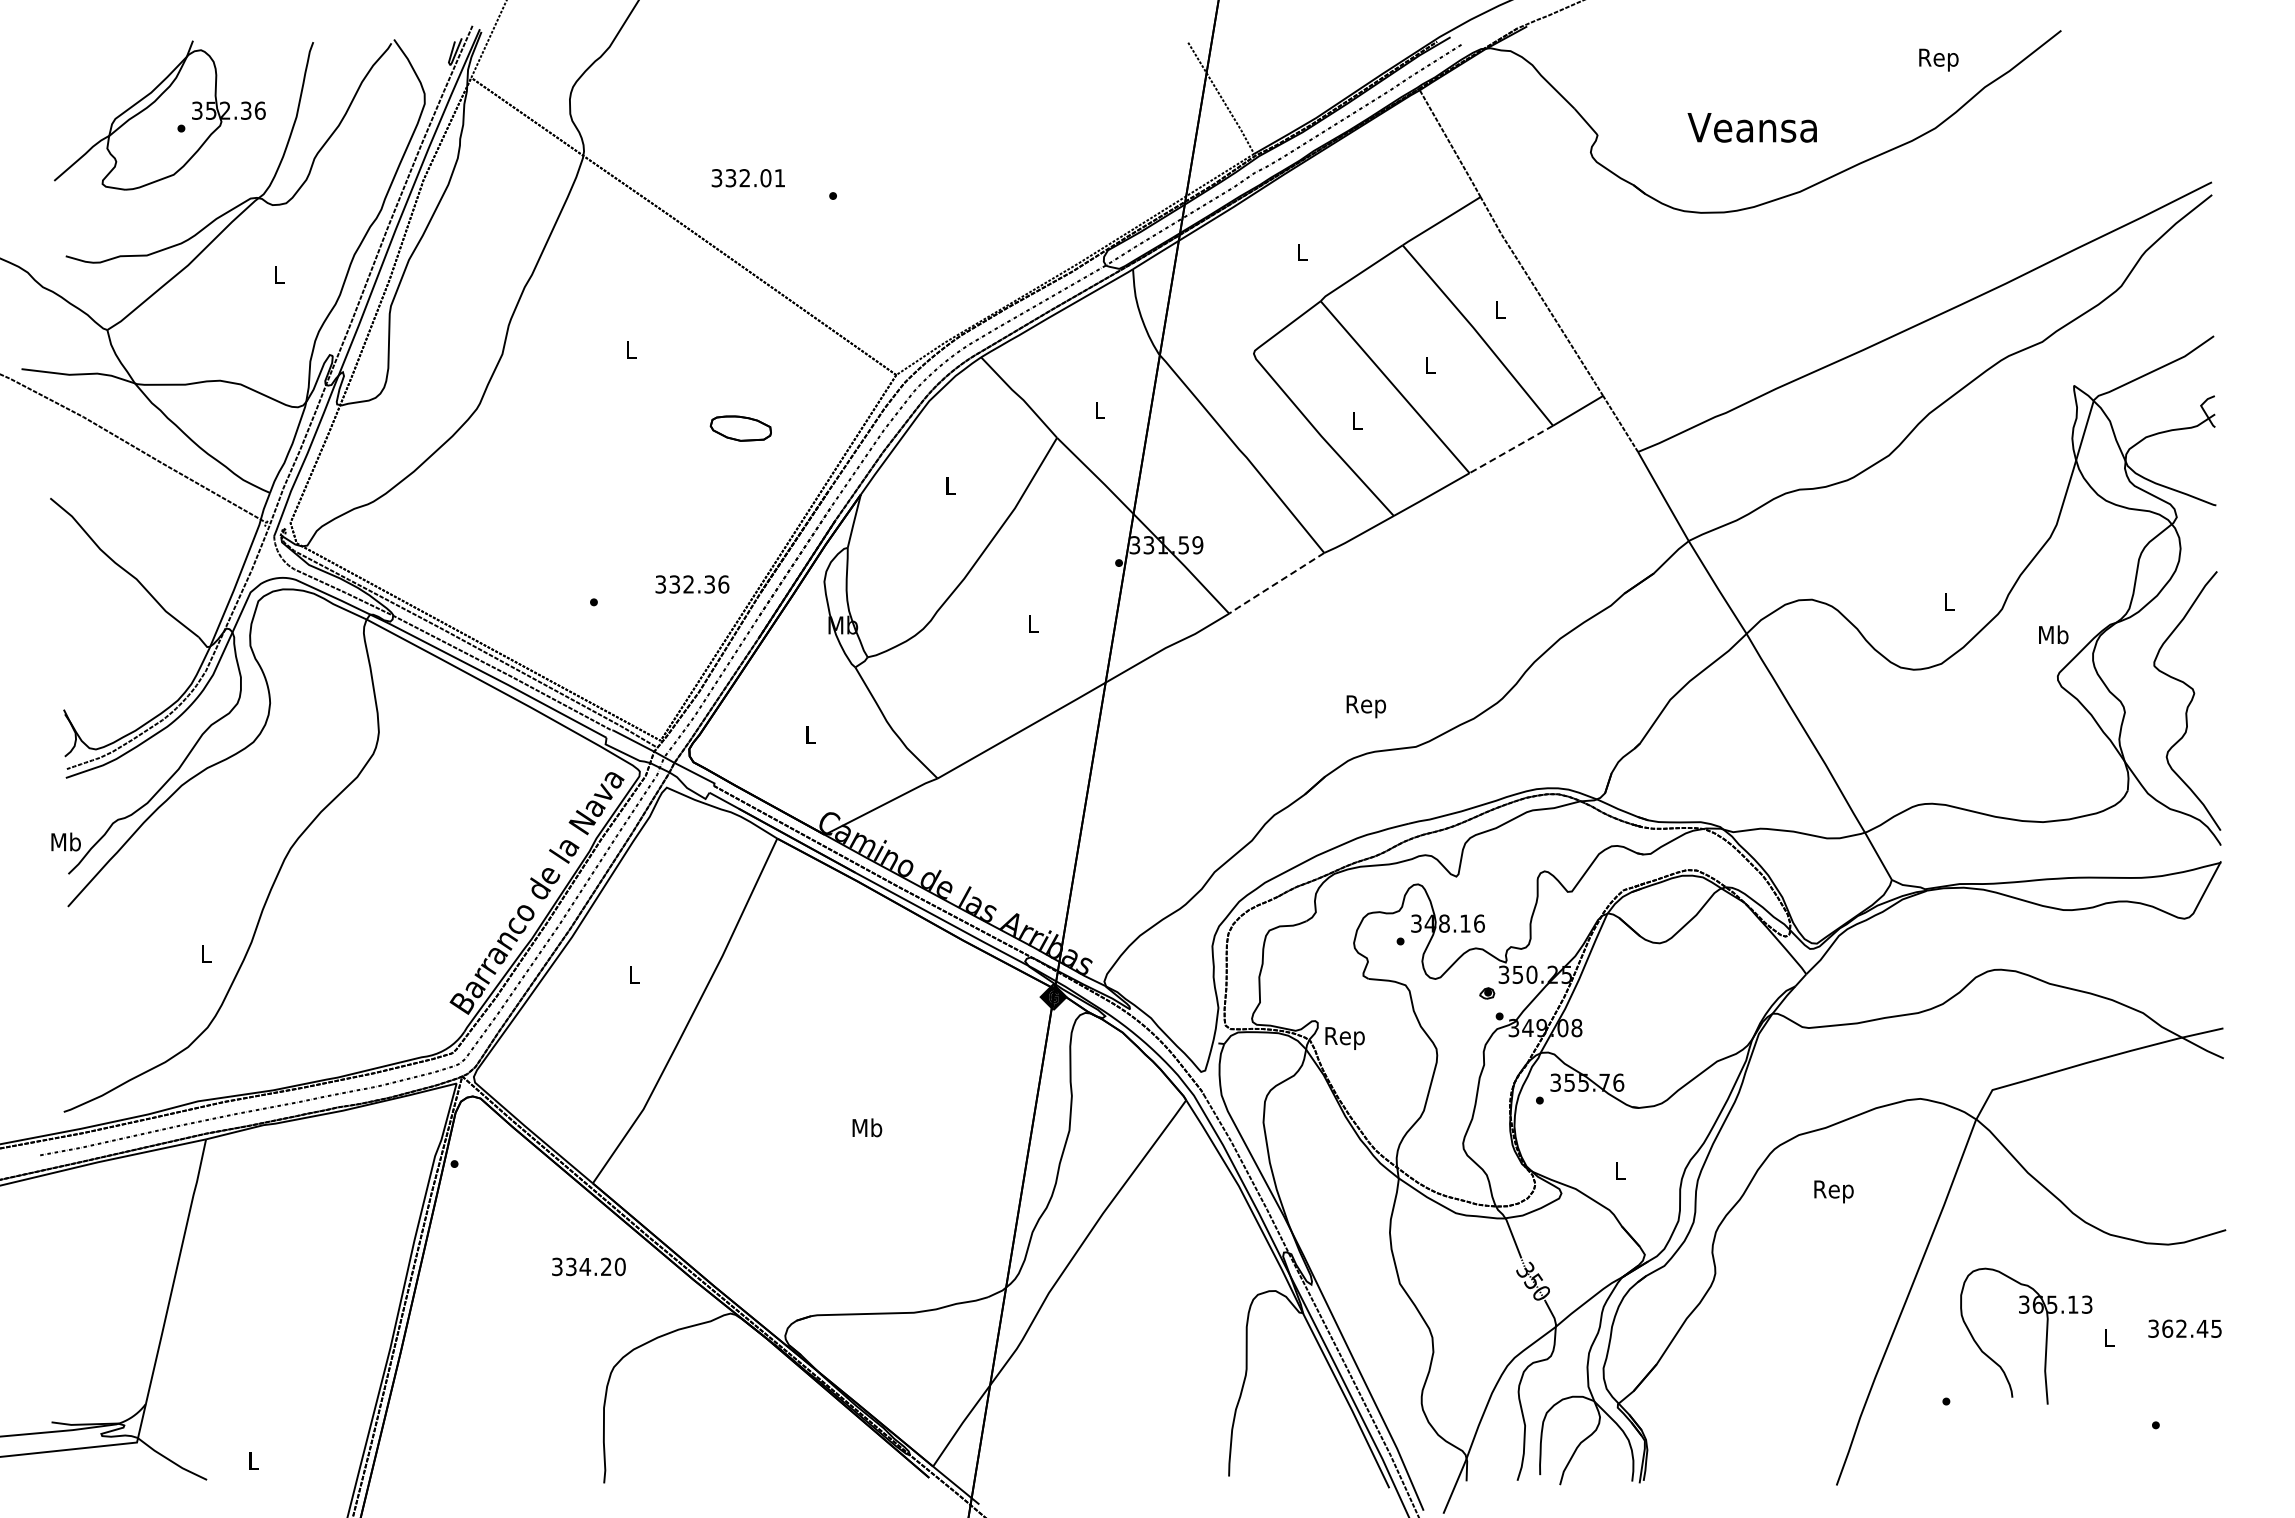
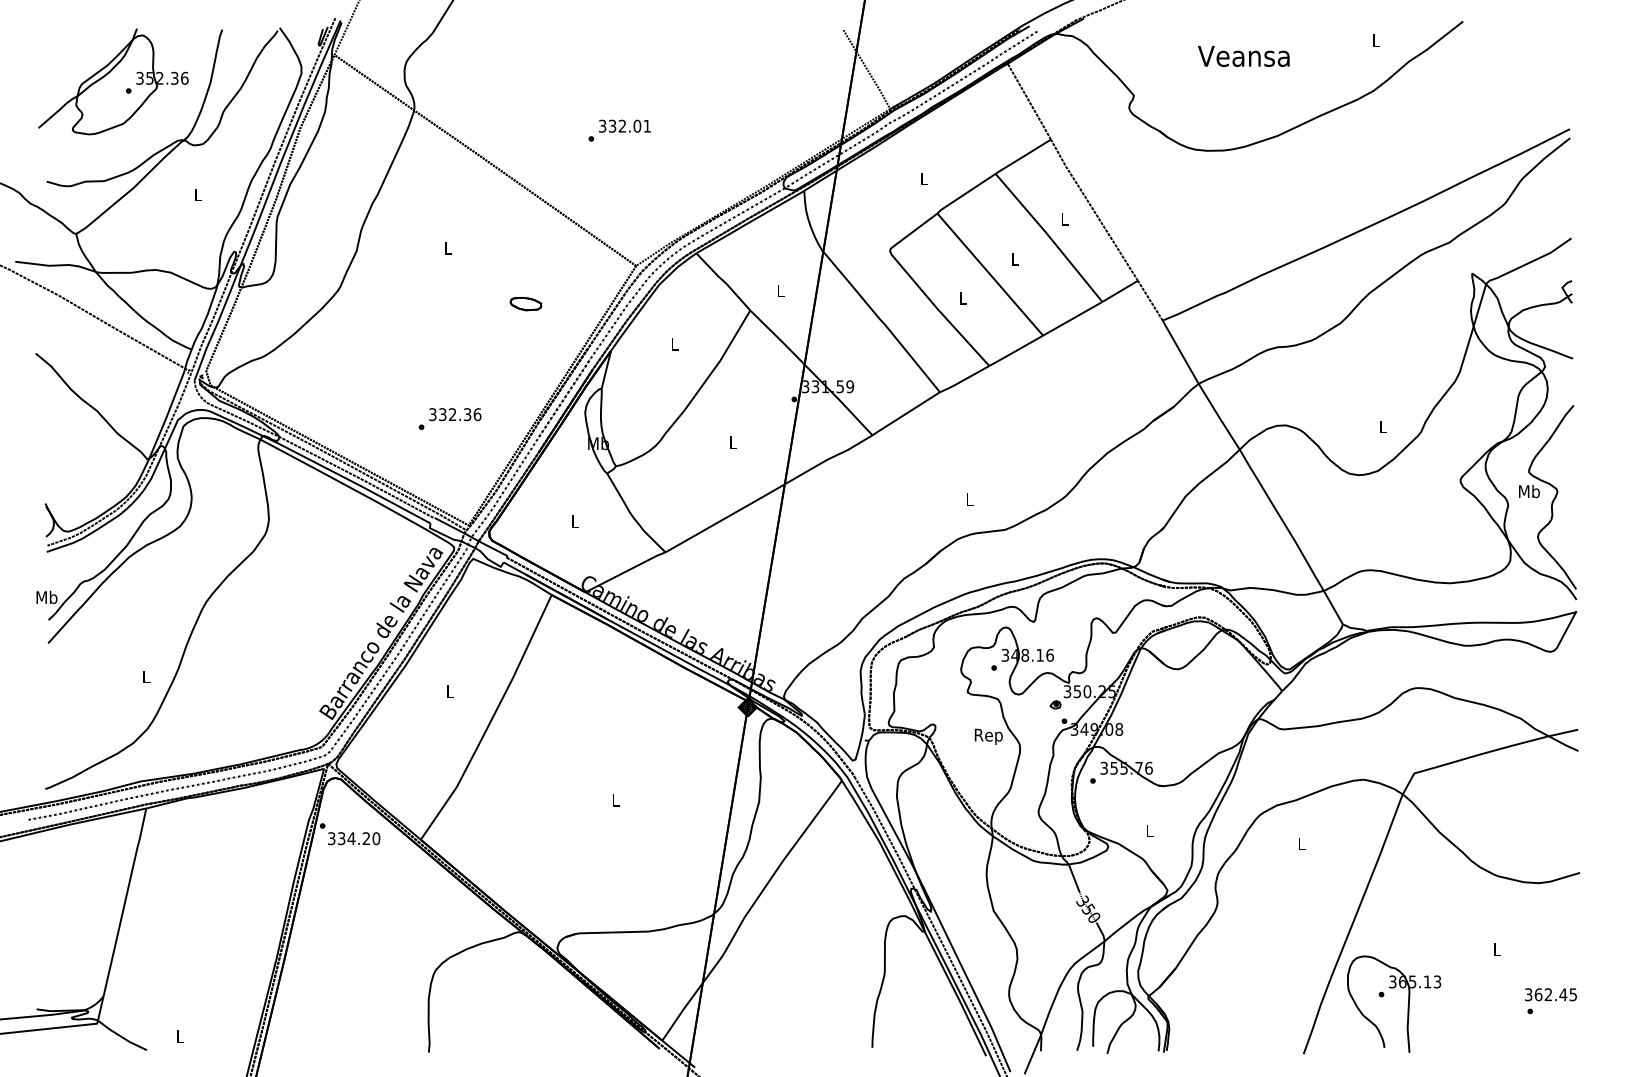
text: (1938, 59) -> (1375, 41), Rep -> L
text: (1751, 127) -> (1243, 56), moved
text: (747, 178) -> (624, 126), moved
part: (740, 428) -> (525, 303), size x0.71
line: (1510, 449) -> (1072, 318), dashed -> solid
line: (1275, 583) -> (905, 413), dashed -> solid
text: (692, 584) -> (455, 414), moved
text: (2053, 634) -> (1529, 491), moved
text: (1366, 706) -> (969, 501), Rep -> L
text: (1344, 1038) -> (988, 736), moved
text: (867, 1127) -> (615, 800), Mb -> L
text: (1833, 1191) -> (1301, 845), Rep -> L
text: (588, 1266) -> (353, 838), moved
text: (2184, 1328) -> (1550, 994), moved
part: (2045, 1337) -> (1407, 1005), moved

